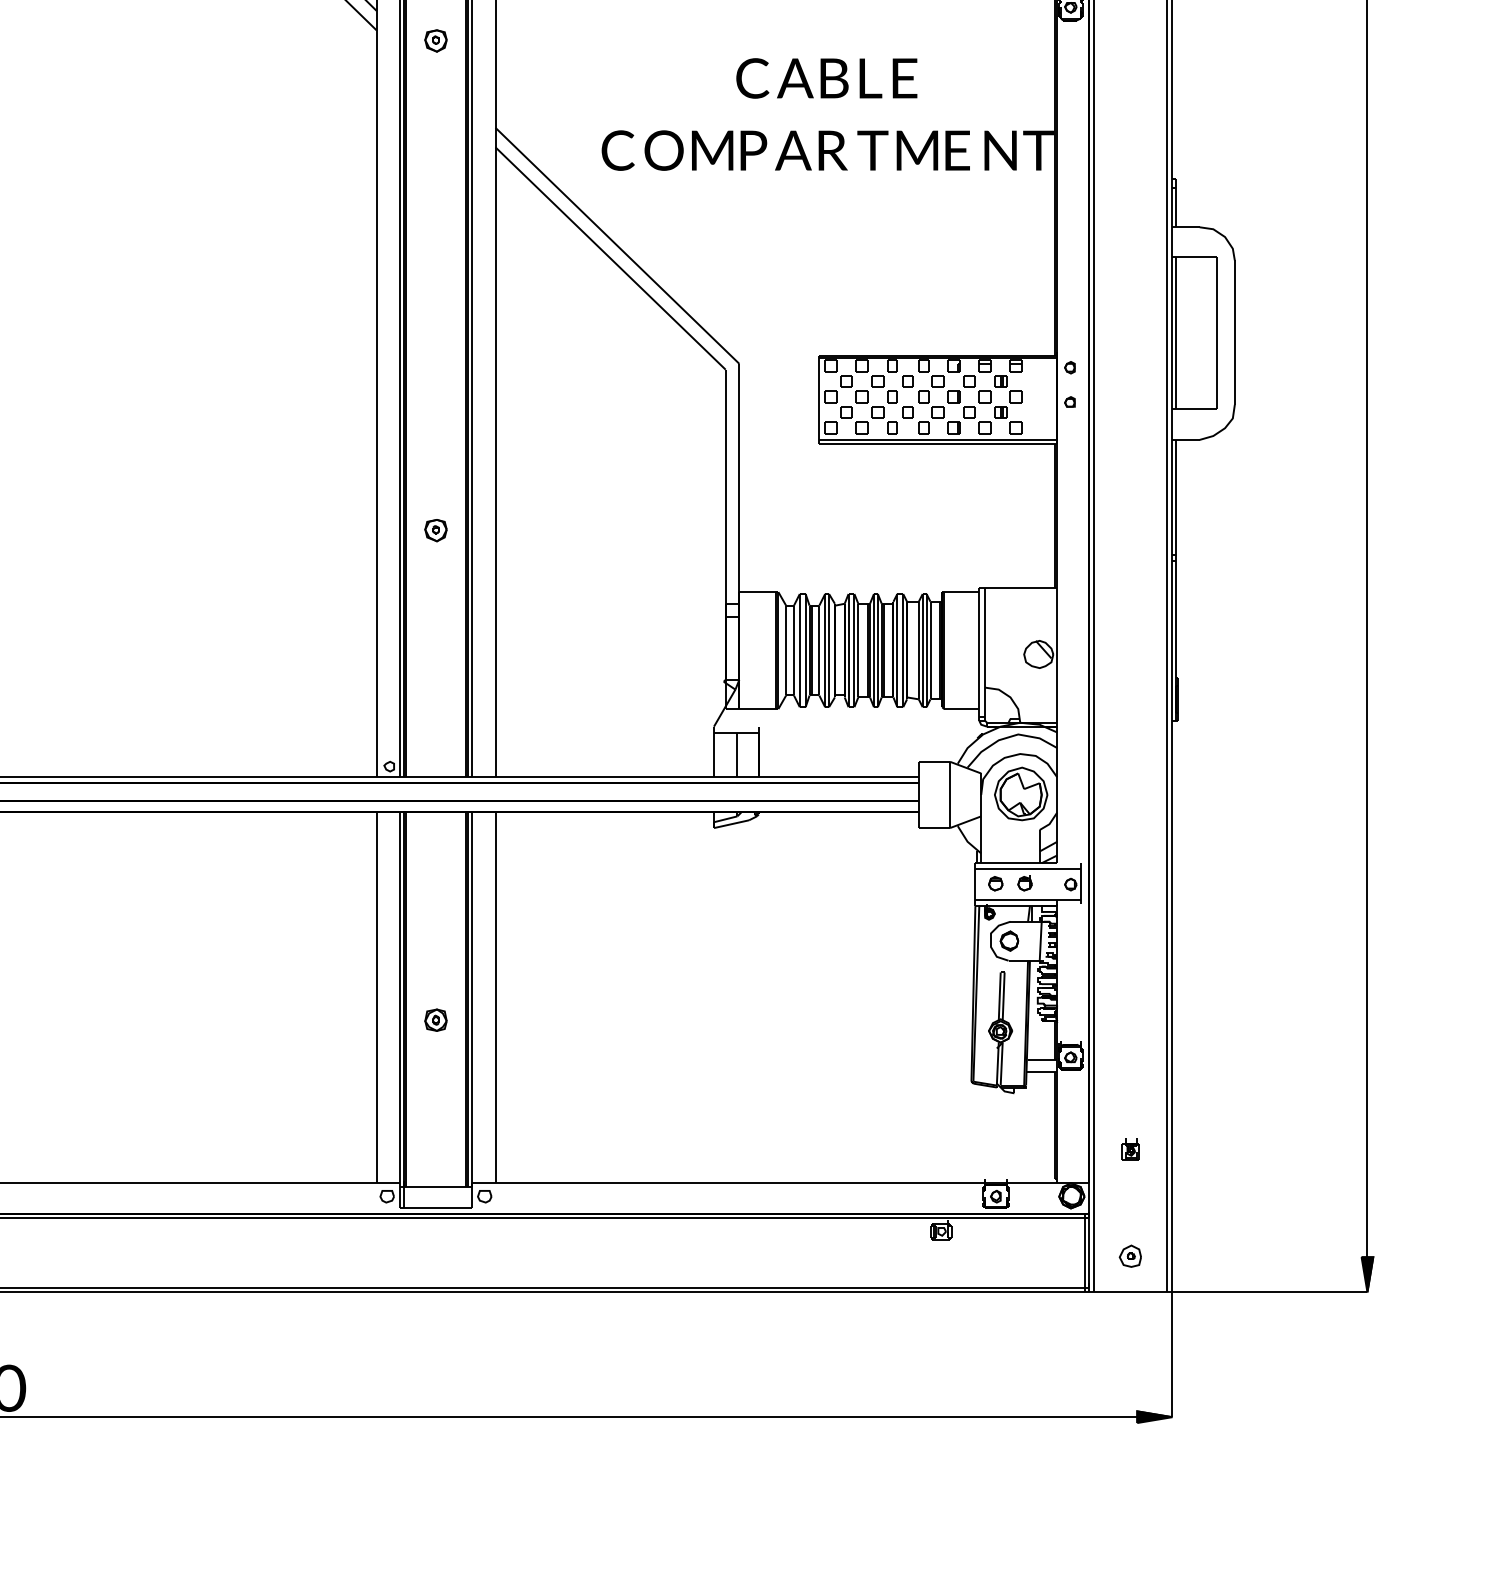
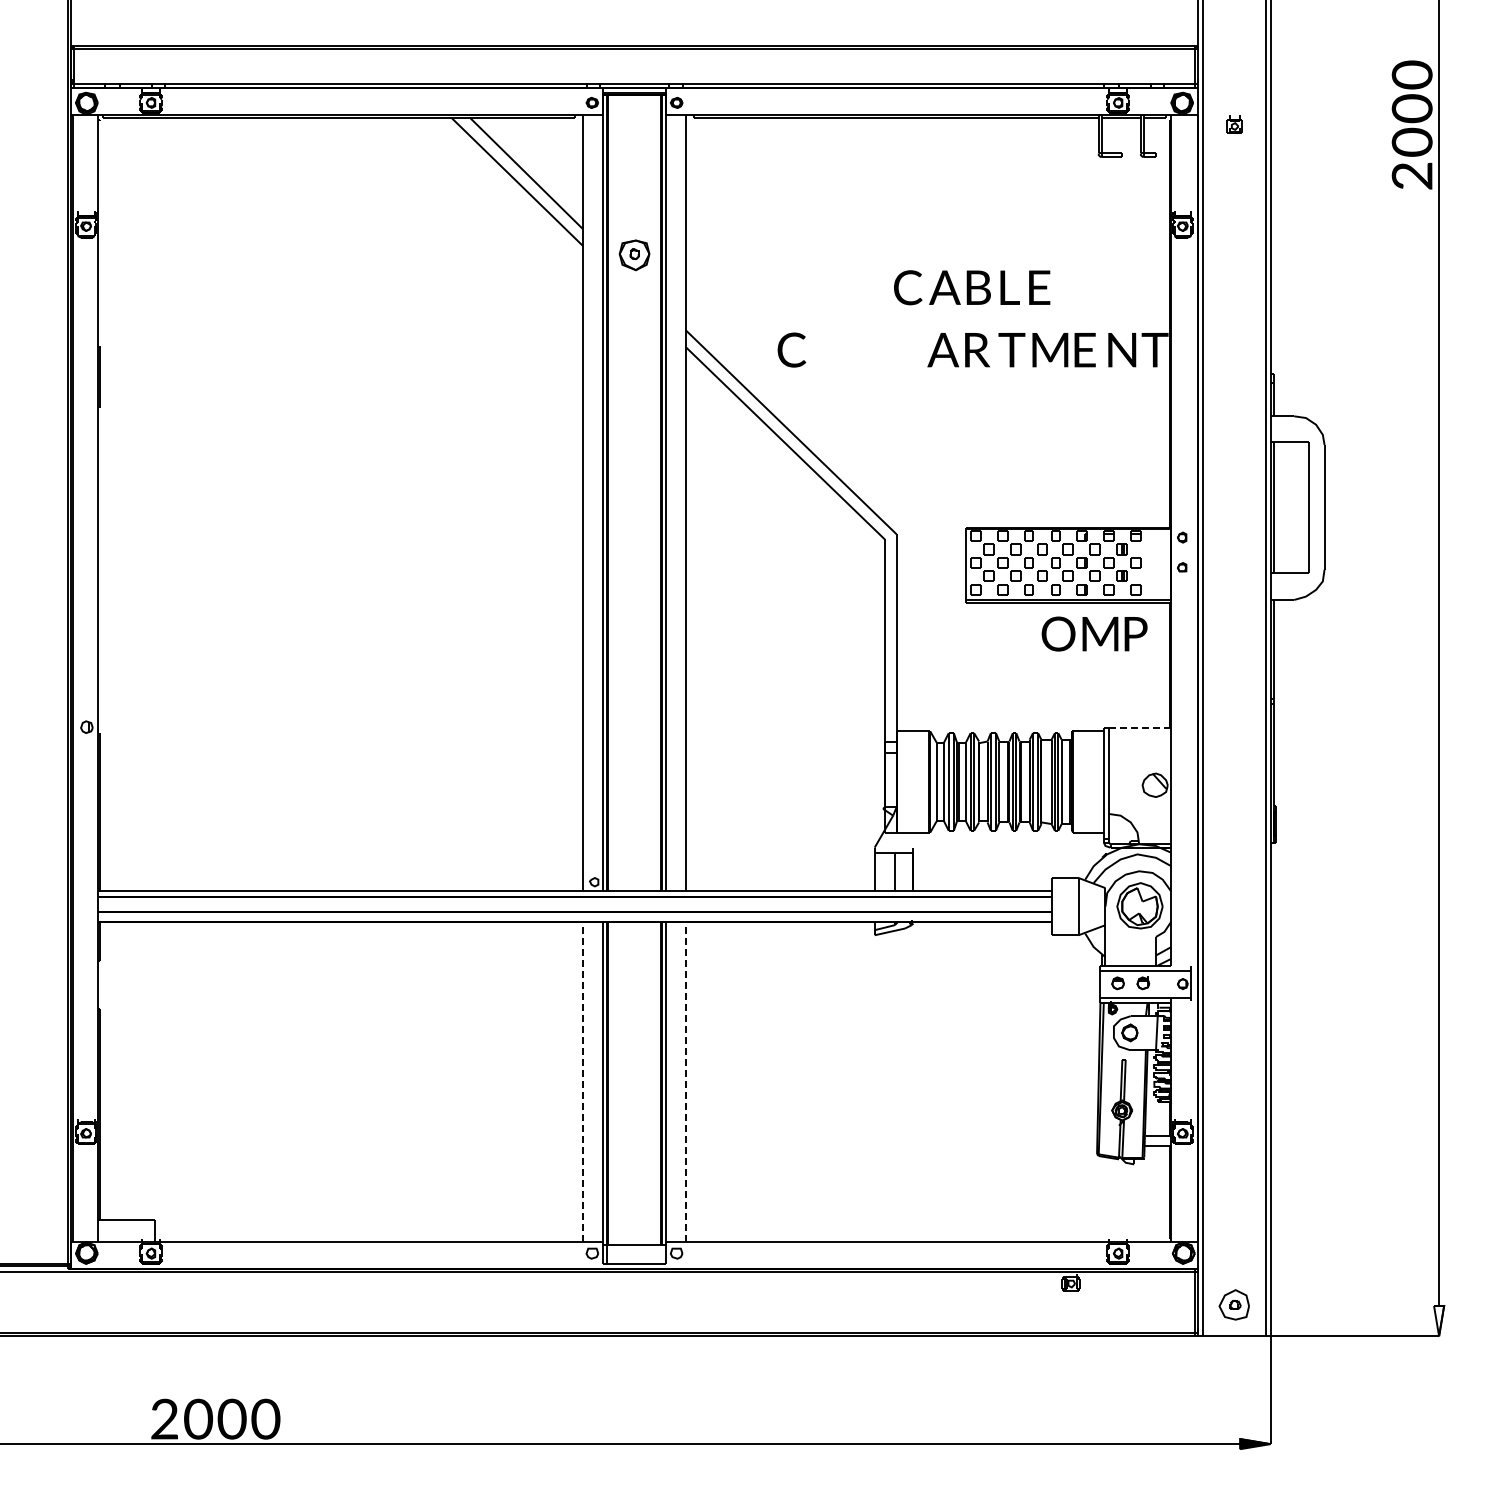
part: (435, 41) -> (634, 255), size x1.6
text: (705, 149) -> (1094, 633), moved
part: (435, 530) -> (634, 678), removed
line: (1021, 588) -> (1140, 728), solid -> dashed
line: (376, 997) -> (583, 1081), solid -> dashed
line: (495, 997) -> (685, 1081), solid -> dashed
part: (435, 1020) -> (634, 1101), removed
part: (1130, 1149) -> (1234, 1212), removed
part: (1130, 1256) -> (1234, 1305), size x1.6
fill: (1367, 1274) -> (1439, 1320), removed

